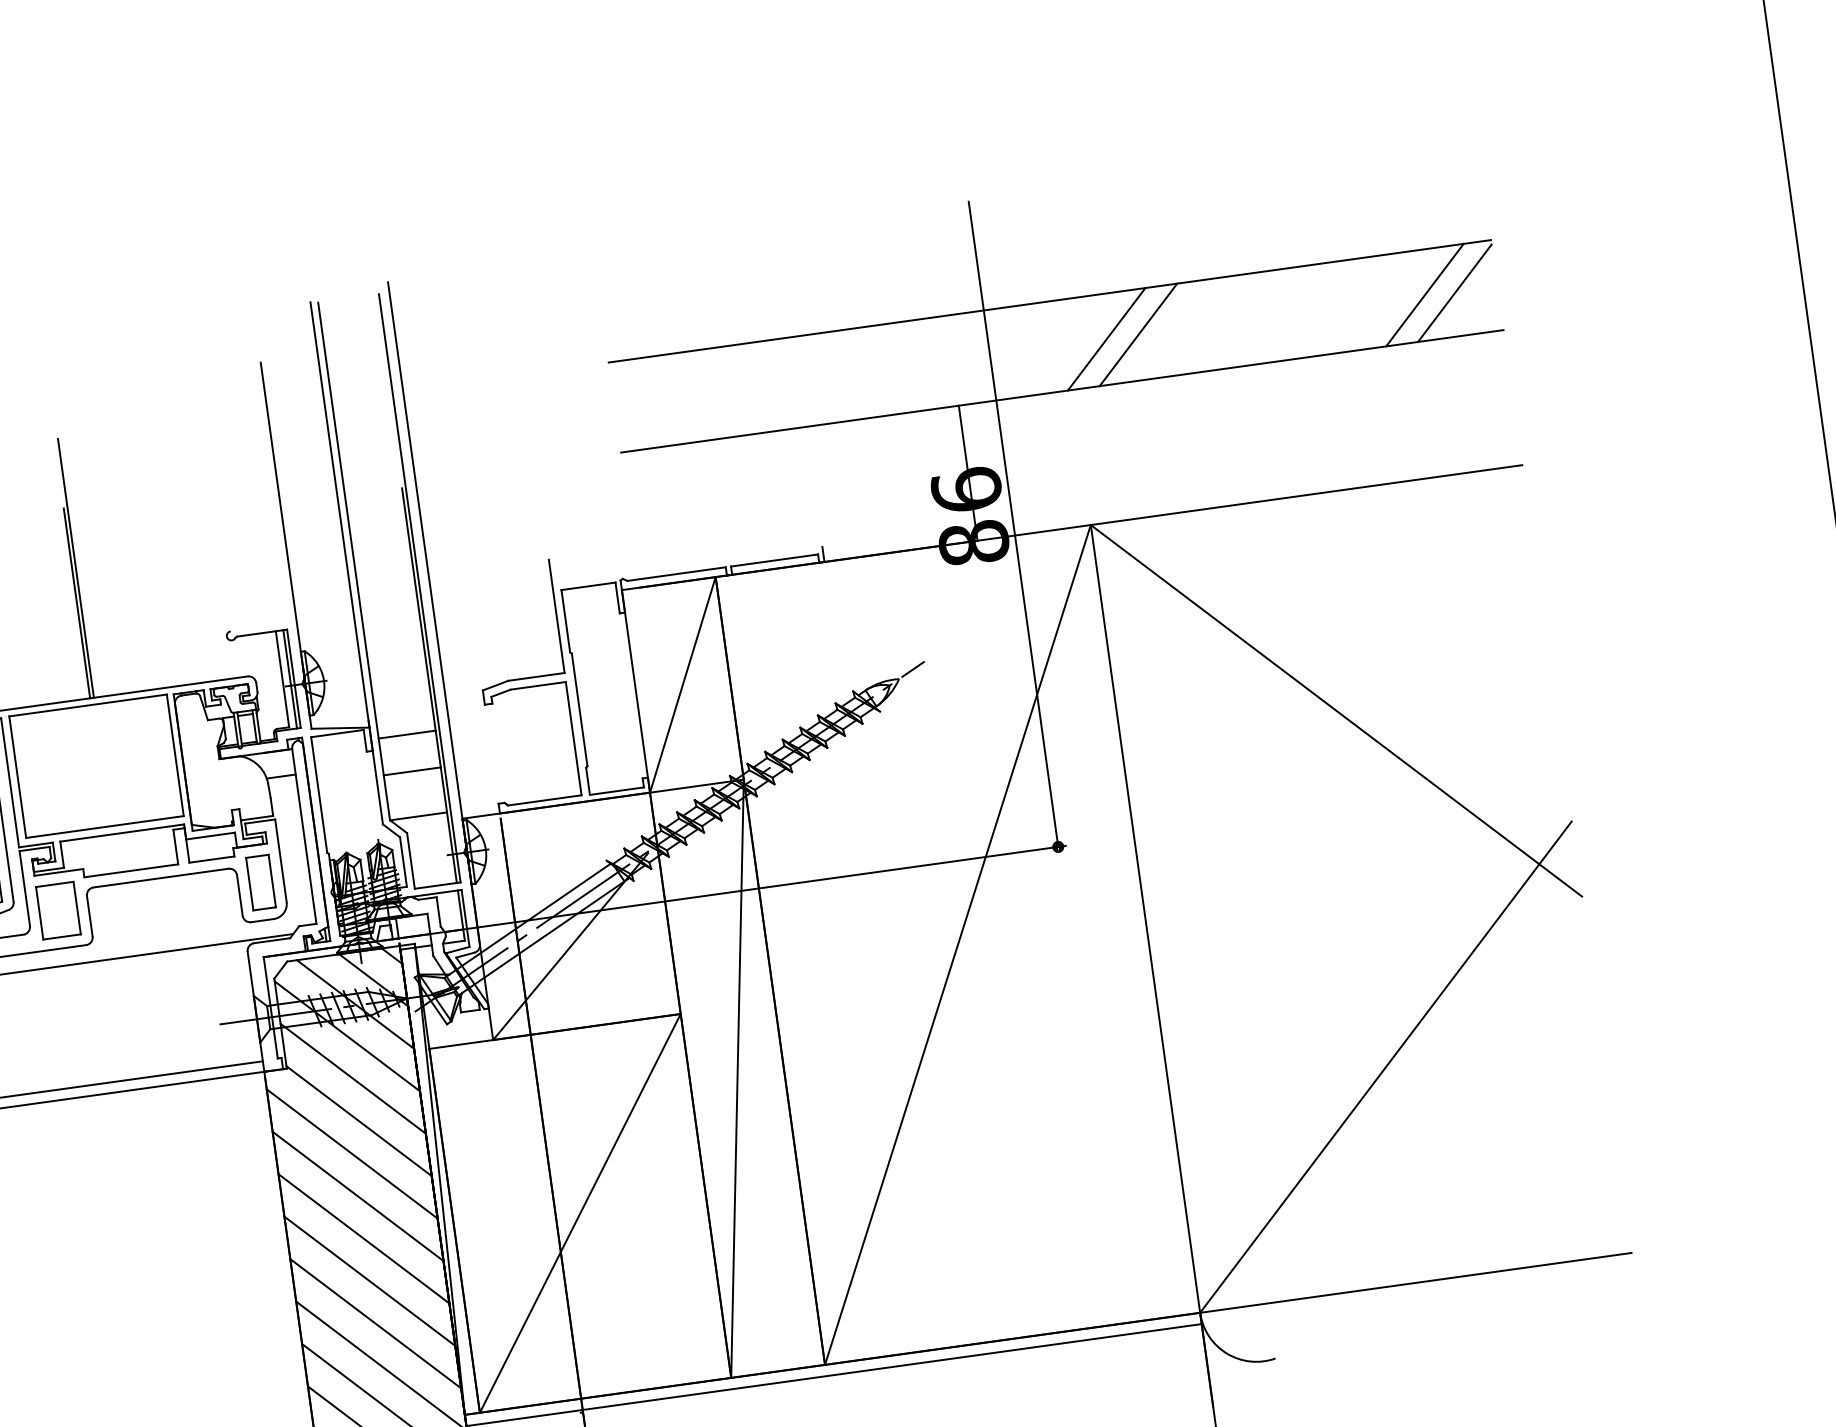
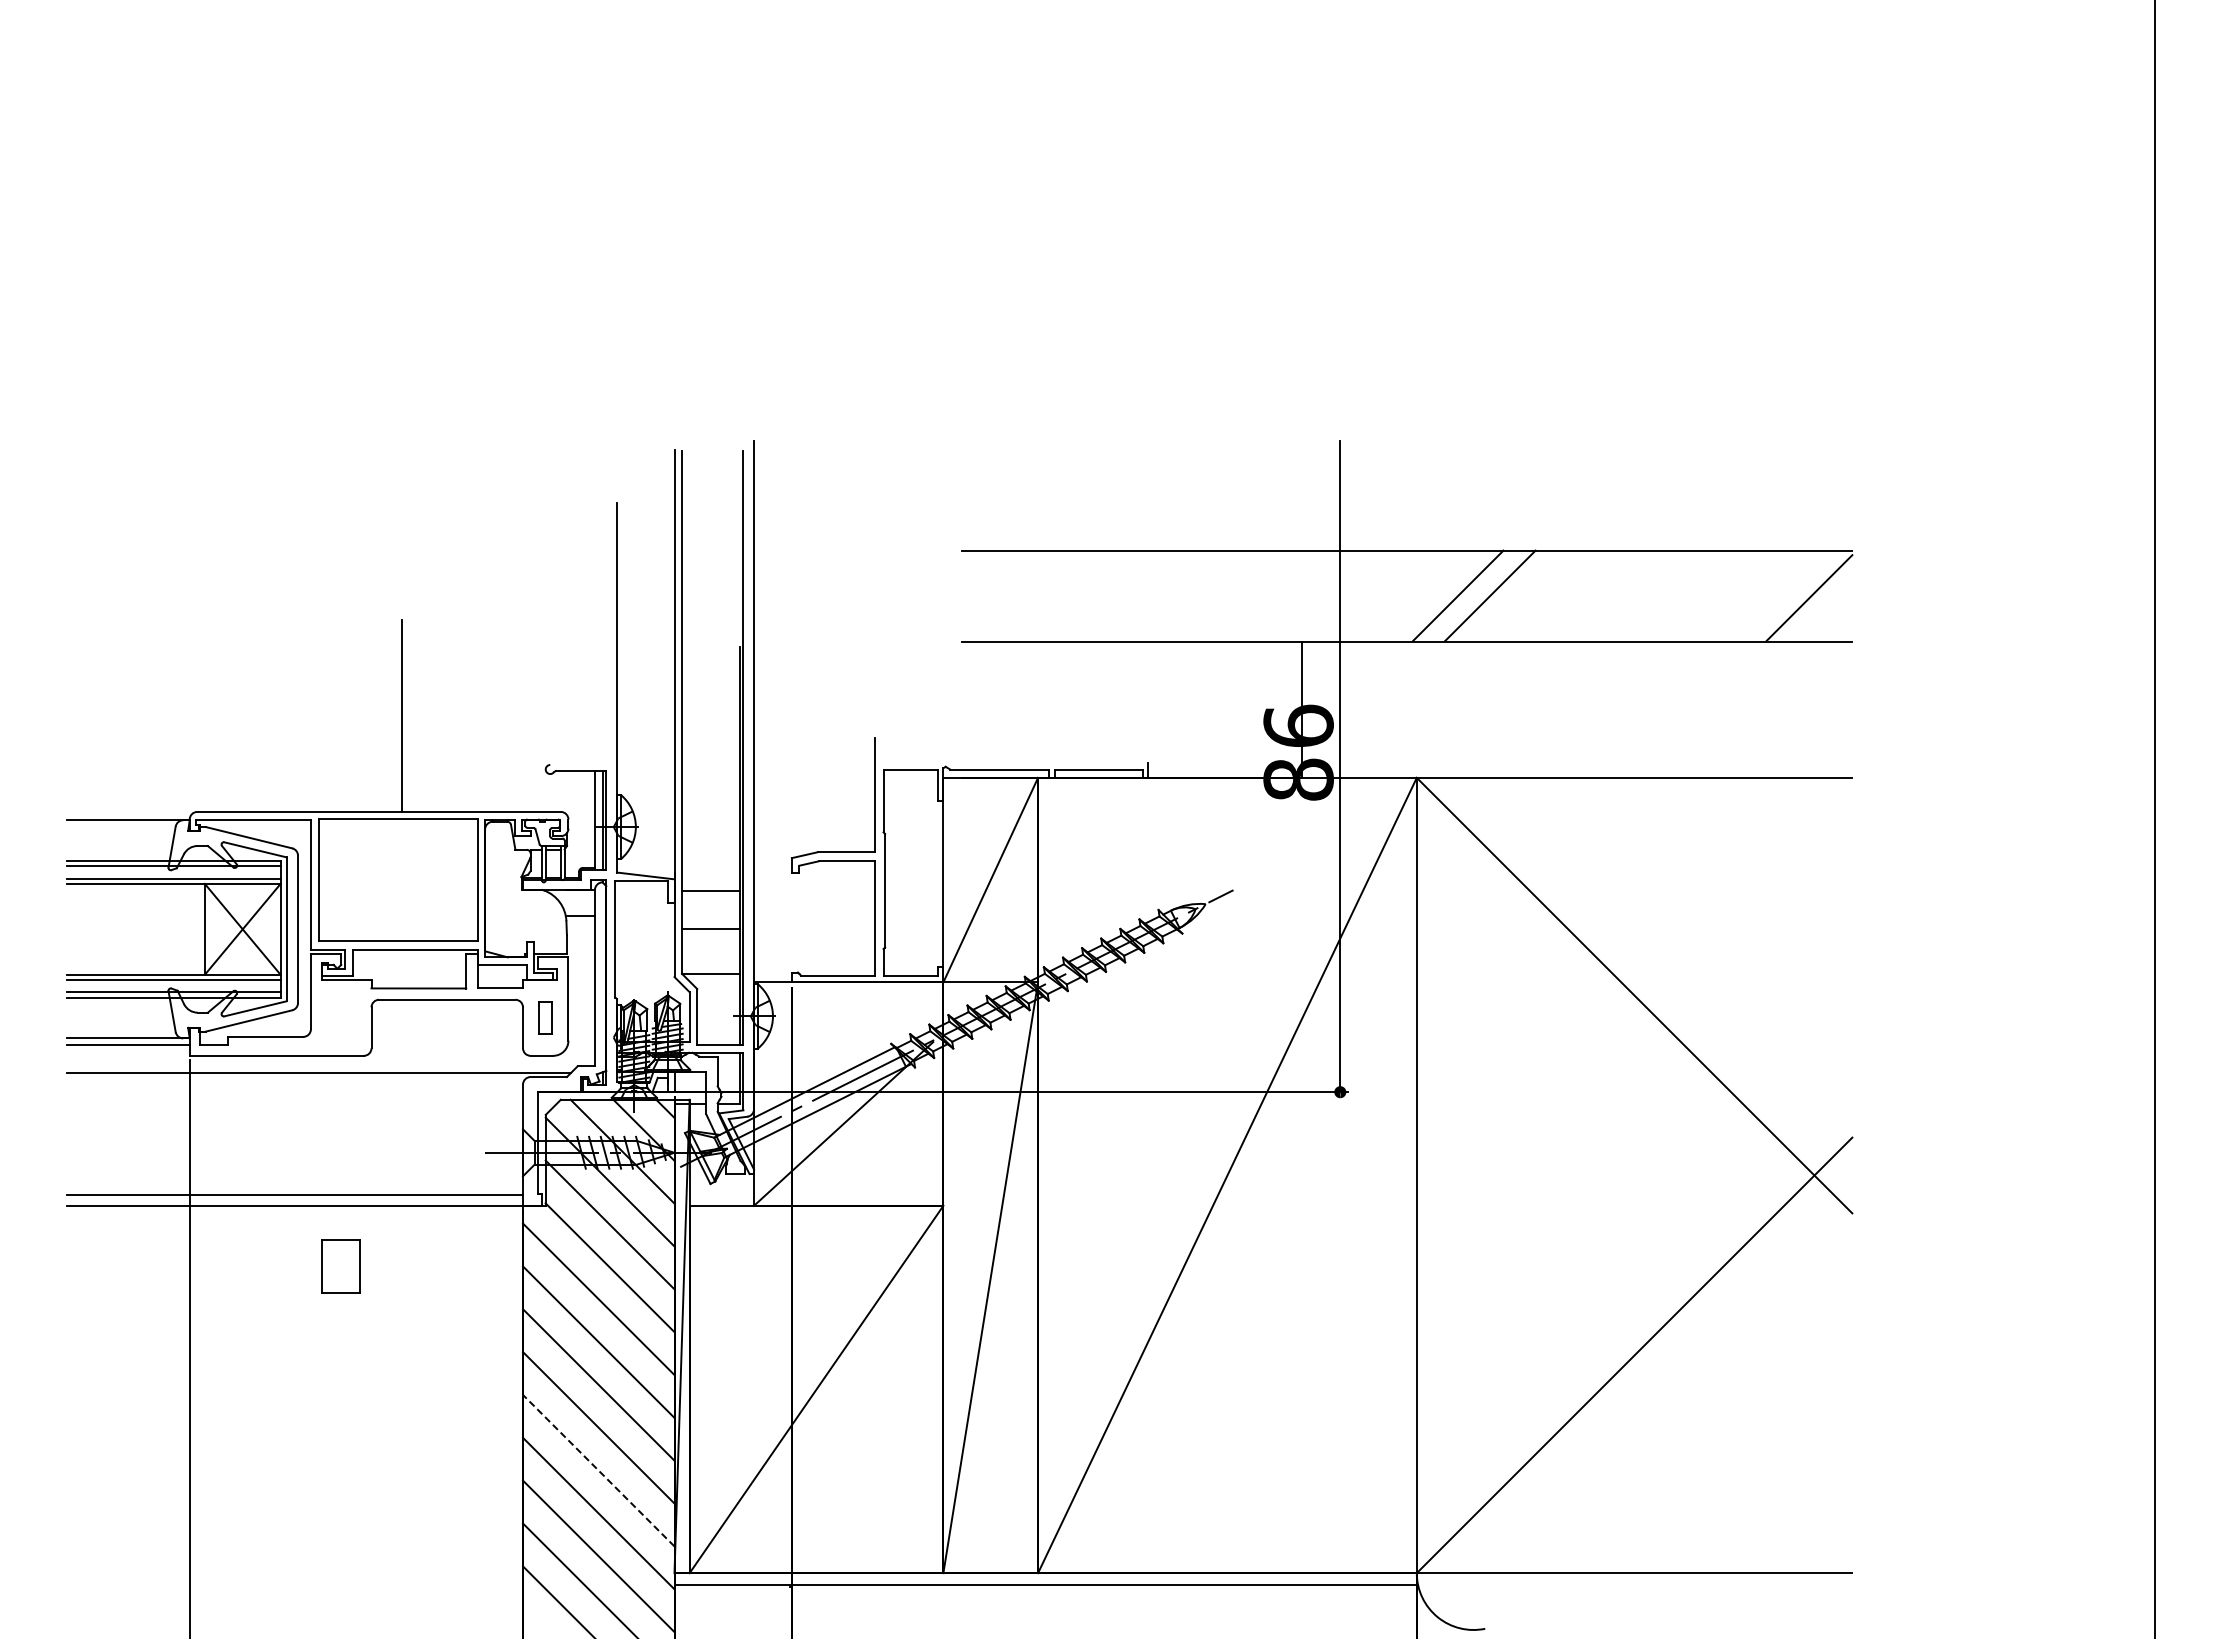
line: (1424, 294) -> (1778, 595), removed
line: (75, 567) -> (405, 680), removed
part: (260, 882) -> (545, 1017), size x0.6
part: (57, 910) -> (340, 1266), moved
line: (375, 1323) -> (598, 1470), solid -> dashed

